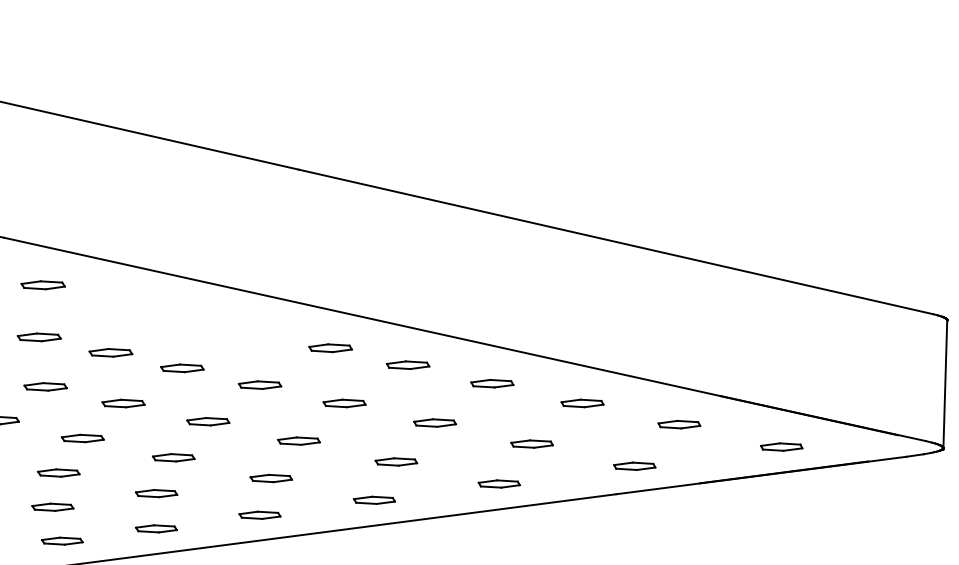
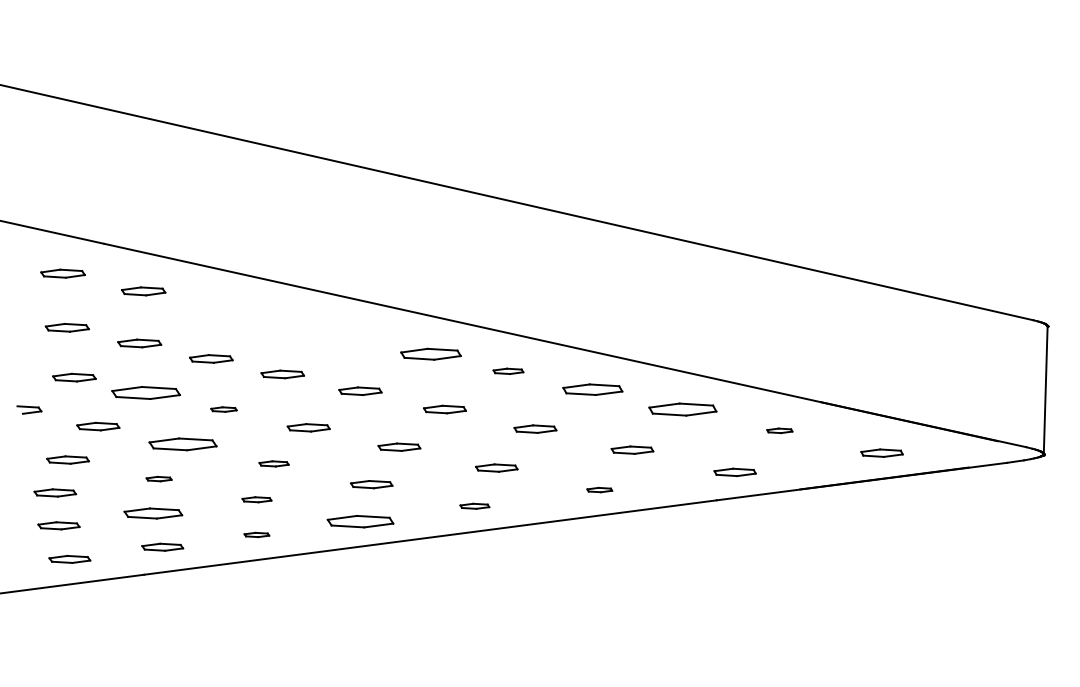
part: (330, 348) -> (430, 354), size x1.4
part: (408, 365) -> (508, 371), size x0.7
part: (492, 383) -> (592, 389), size x1.4
part: (45, 386) -> (145, 392), size x1.6
part: (123, 403) -> (223, 409), size x0.6
part: (582, 403) -> (682, 409), size x1.6
part: (679, 424) -> (779, 430), size x0.6
part: (83, 438) -> (183, 444), size x1.6
part: (173, 457) -> (273, 463), size x0.7
part: (58, 472) -> (158, 478), size x0.6
part: (499, 483) -> (599, 489), size x0.6
part: (156, 493) -> (256, 499), size x0.7
part: (374, 499) -> (474, 505), size x0.7
part: (52, 506) -> (152, 512), size x1.4
part: (259, 514) -> (359, 520), size x1.6
part: (156, 528) -> (256, 534), size x0.6

